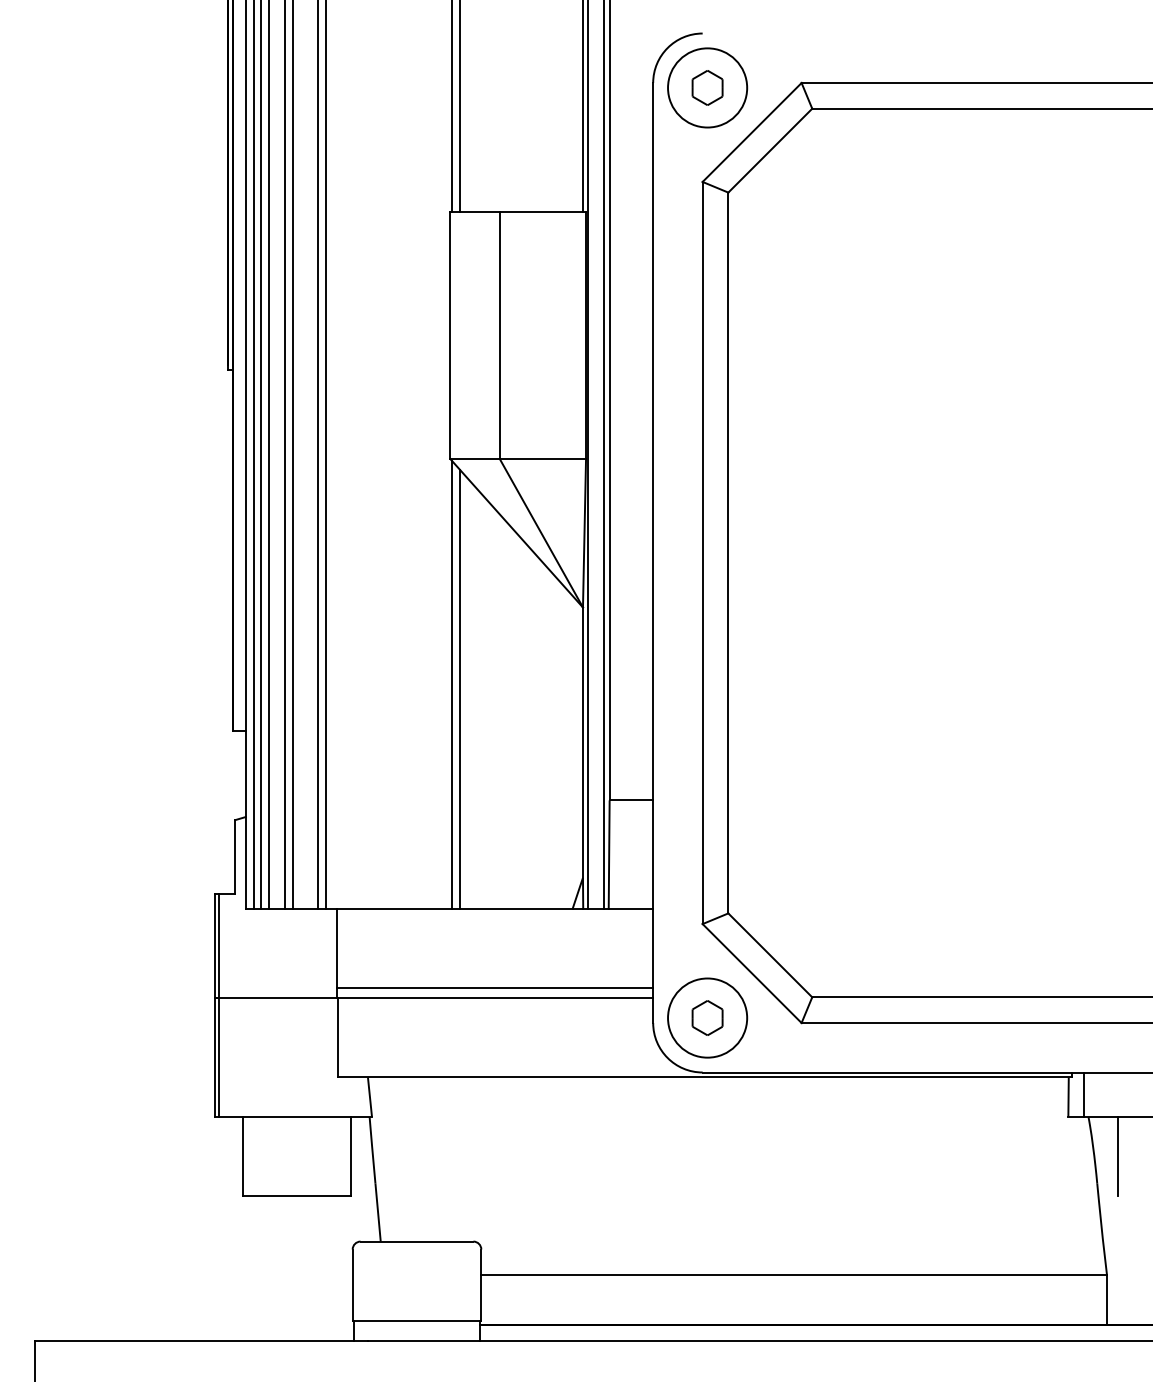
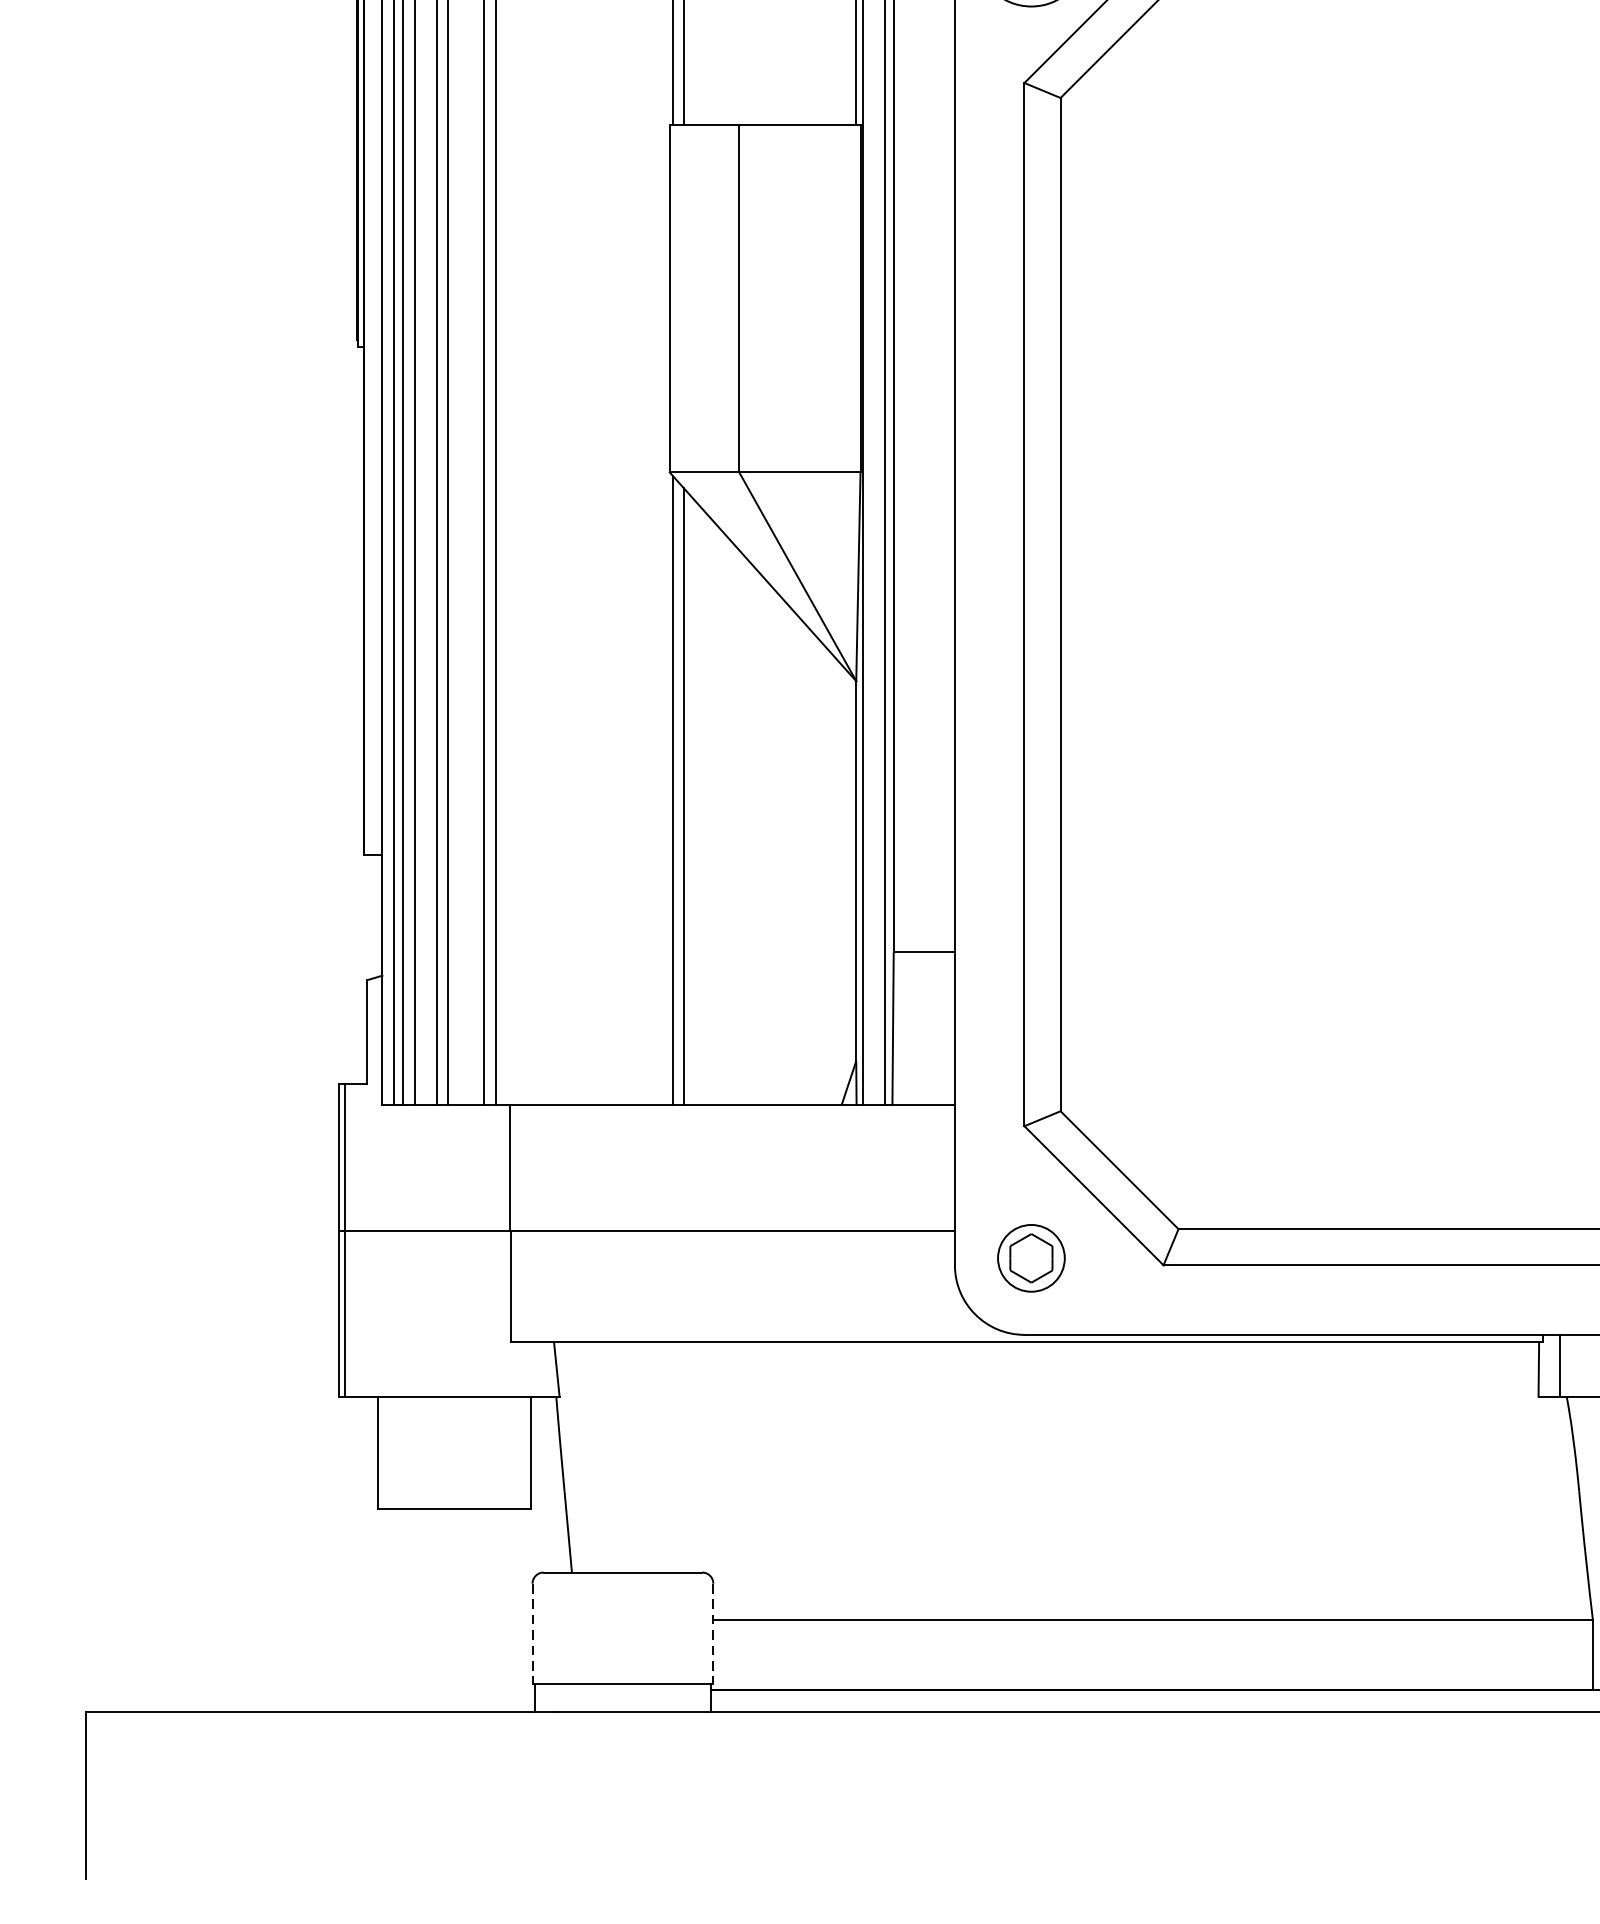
line: (494, 988) -> (731, 1216), removed
circle: (707, 1017) -> (1031, 1257), size x0.6
line: (352, 1285) -> (532, 1634), solid -> dashed
line: (481, 1285) -> (713, 1634), solid -> dashed

